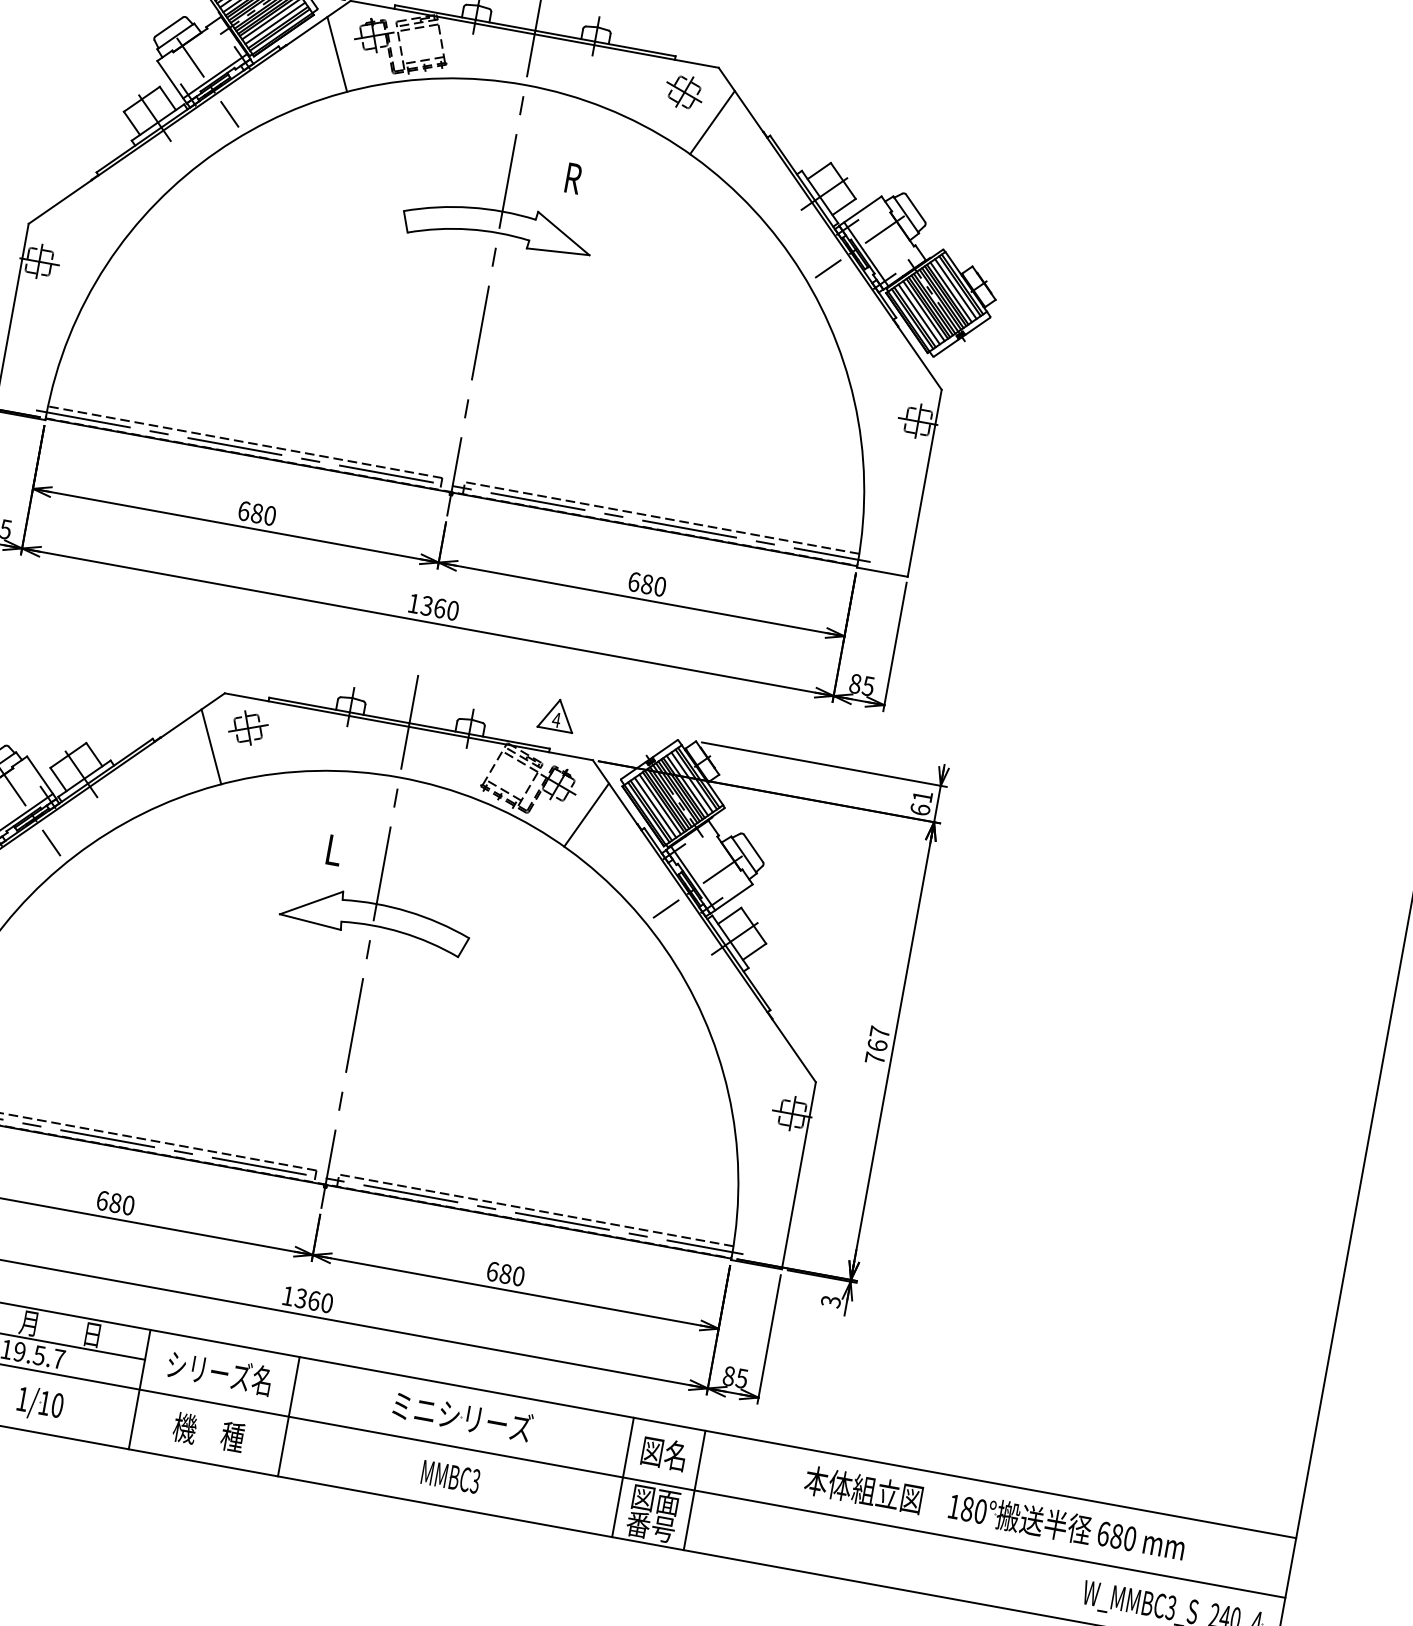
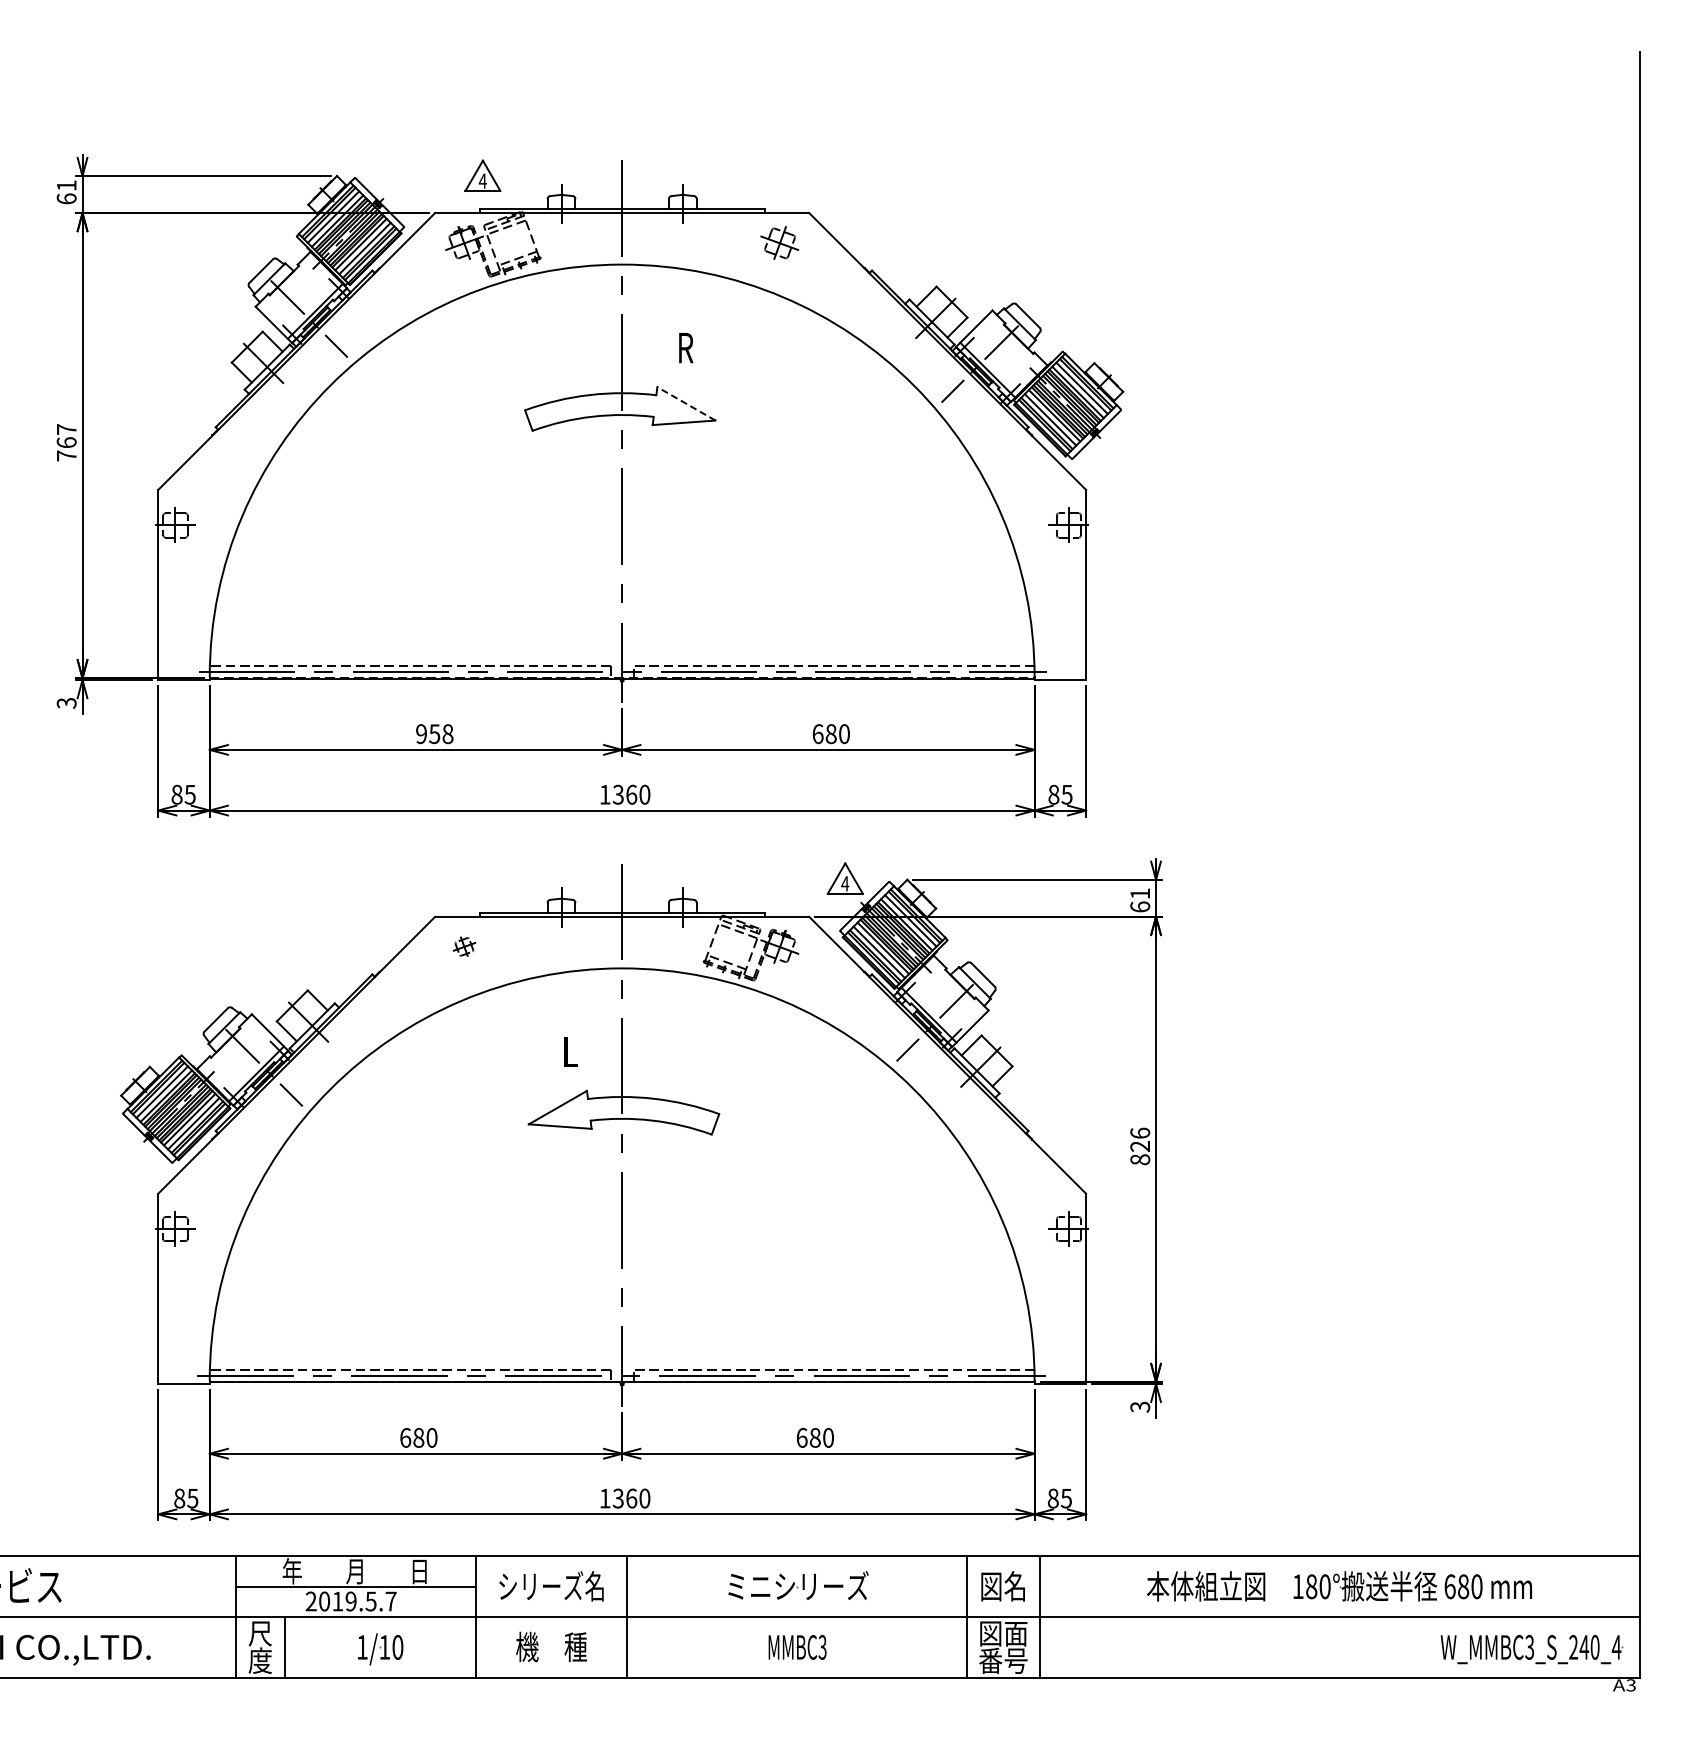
line: (337, 54) -> (431, 268), removed
line: (712, 122) -> (812, 268), removed
line: (563, 233) -> (686, 403), solid -> dashed
text: (256, 513) -> (434, 734), 680 -> 958
part: (556, 714) -> (844, 878), moved
part: (248, 727) -> (464, 946), size x0.6
line: (211, 746) -> (431, 971), removed
line: (586, 814) -> (812, 971), removed
text: (877, 1045) -> (1140, 1146), 767 -> 826

